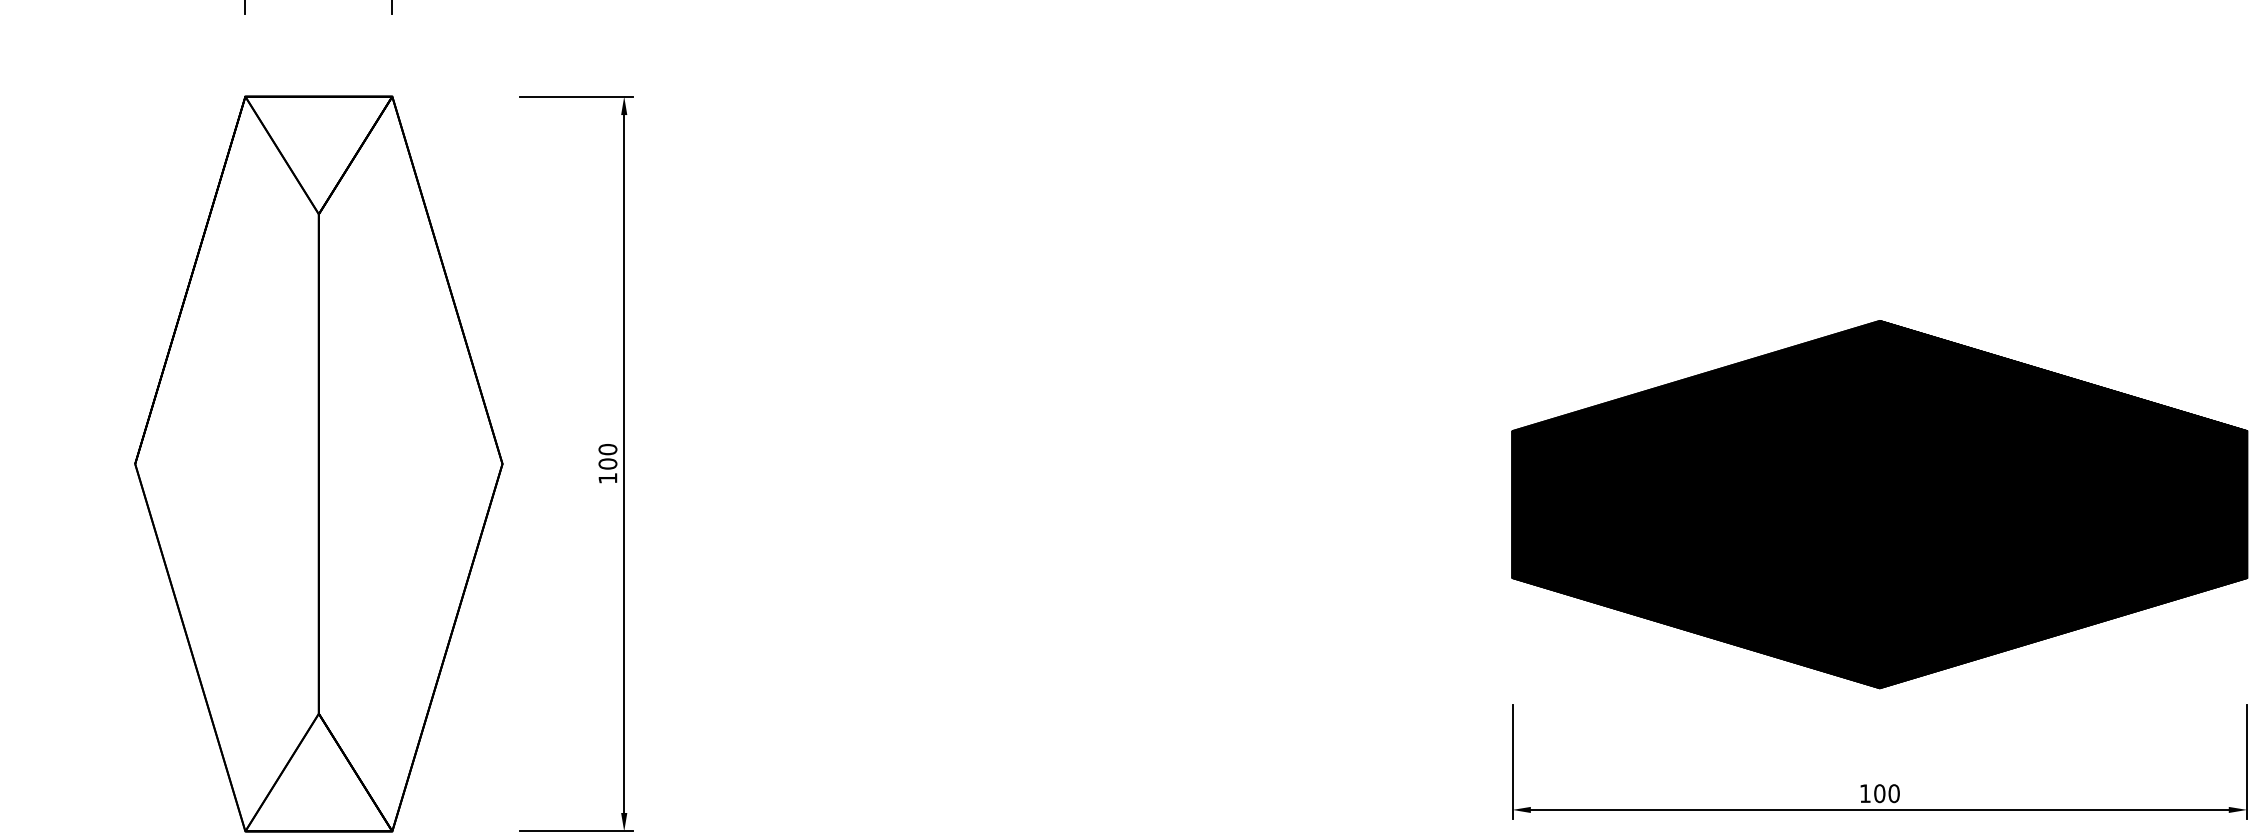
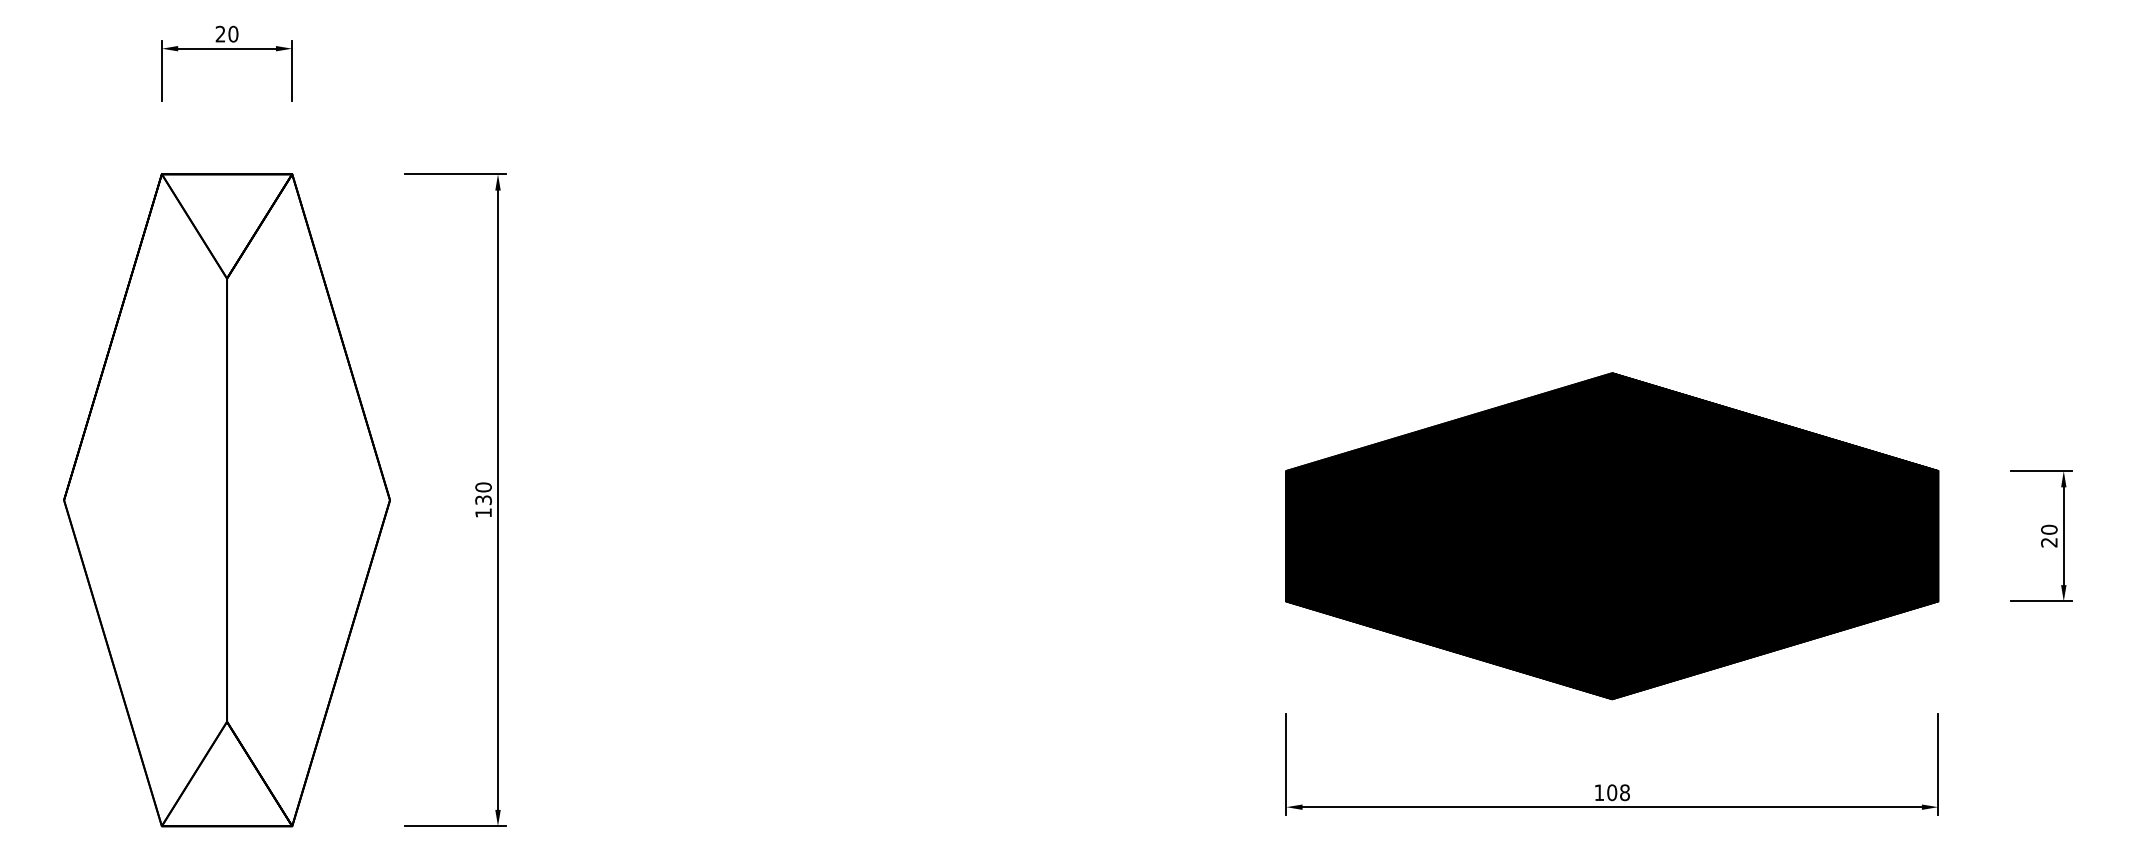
text: (607, 464) -> (483, 500), 100 -> 130
text: (1893, 793) -> (1624, 792), 100 -> 108

